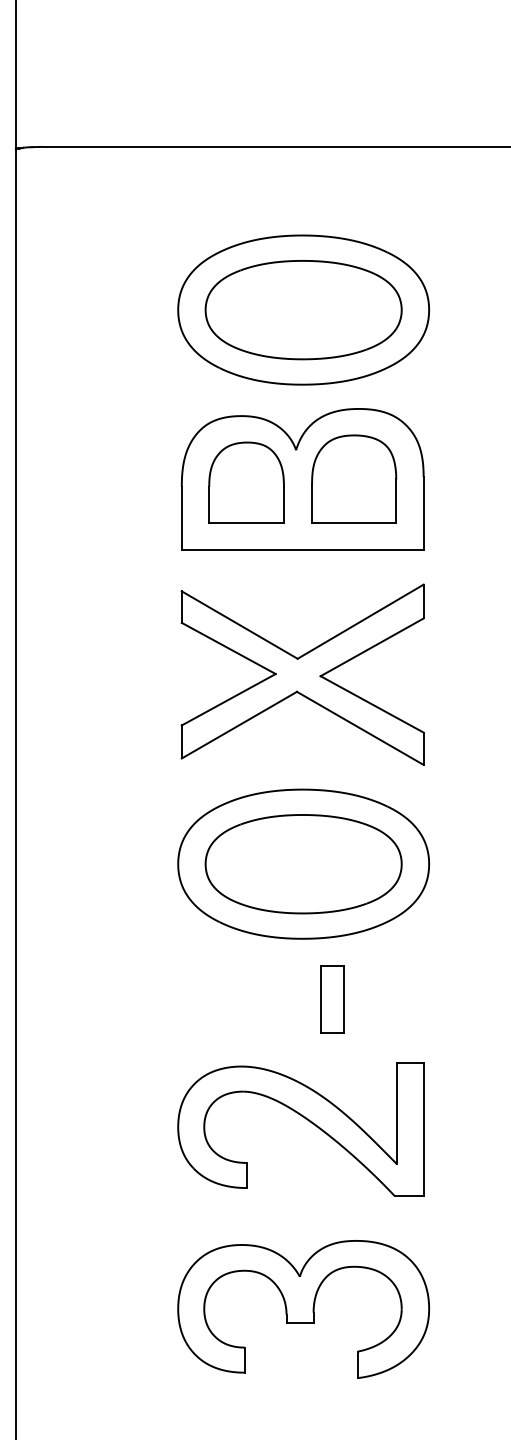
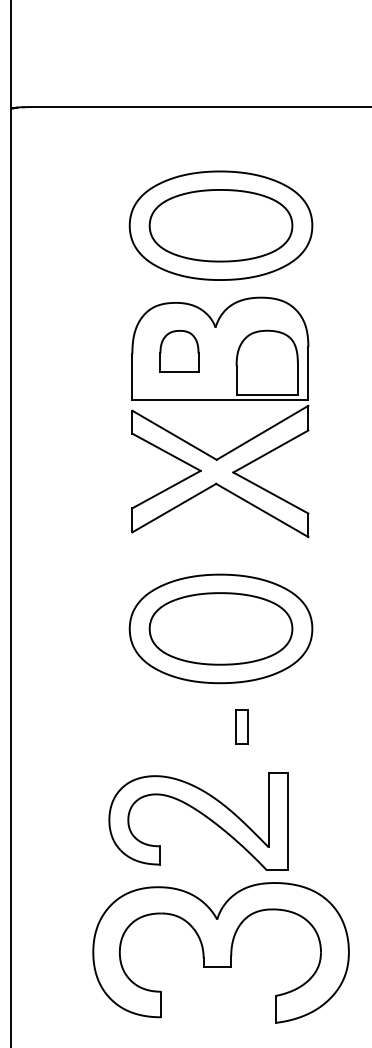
part: (354, 478) -> (267, 362), moved
part: (246, 482) -> (179, 351), size x0.7
part: (302, 674) -> (220, 471), moved
part: (332, 999) -> (242, 727), size x0.7
part: (305, 1119) -> (202, 814), moved
part: (303, 1309) -> (220, 952), size x1.4

